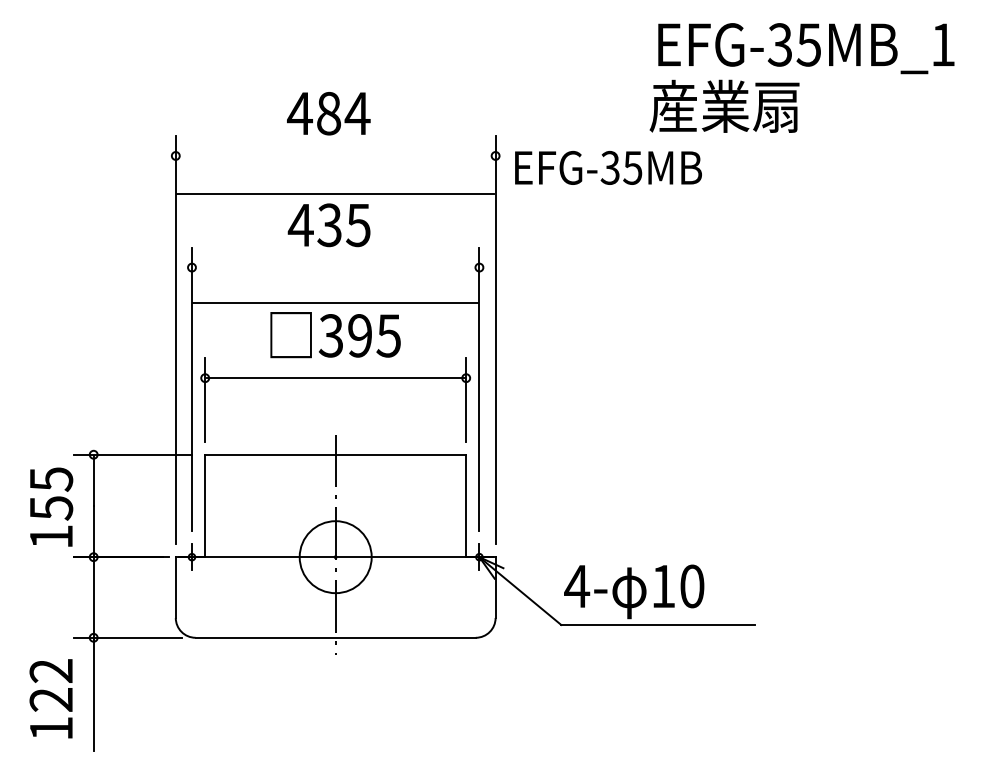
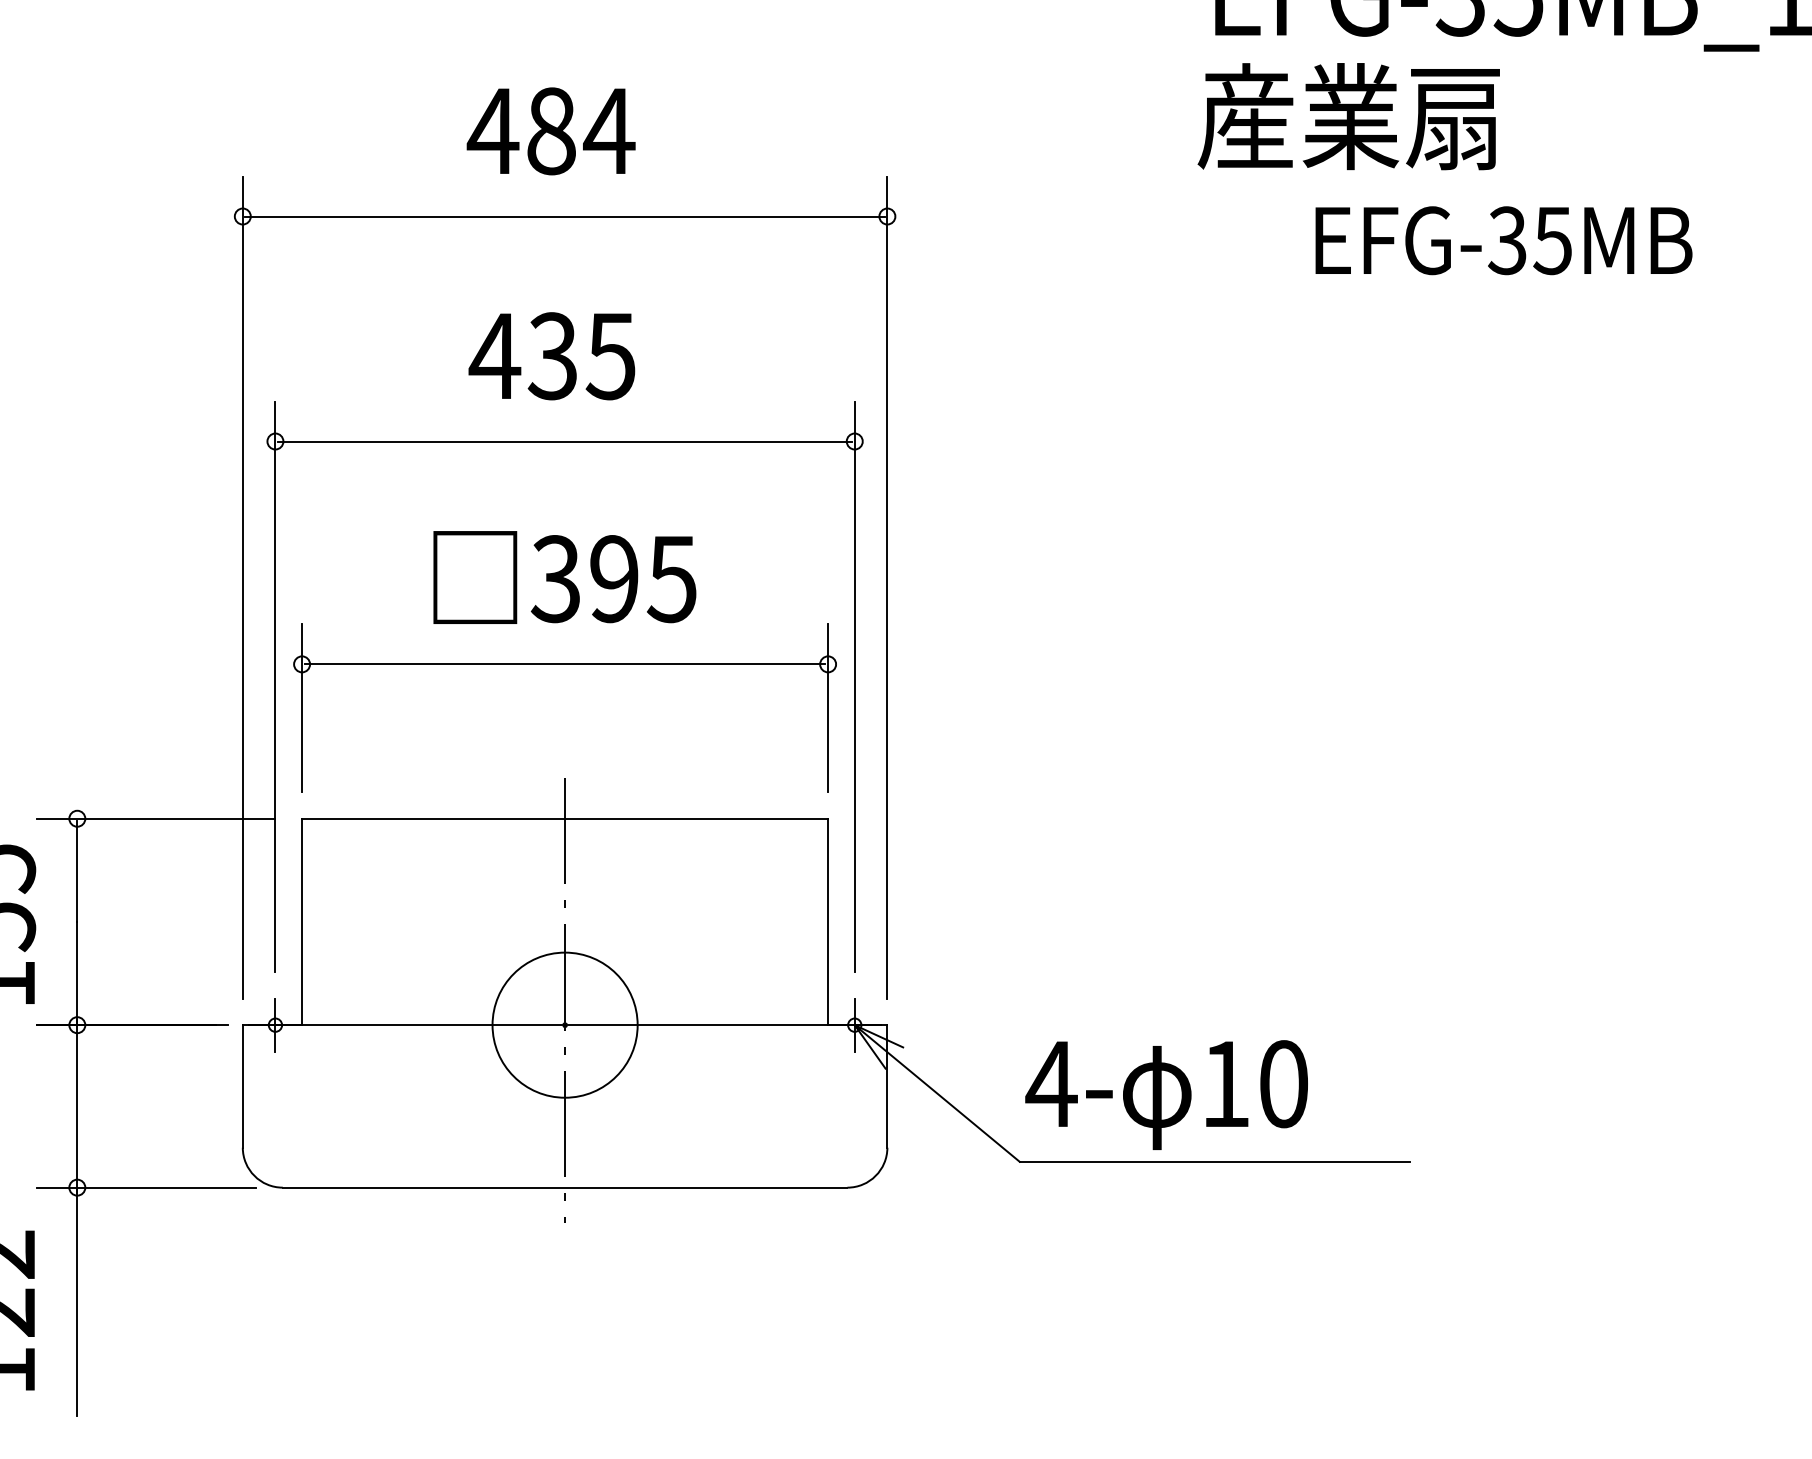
text: (608, 167) -> (1503, 239), moved
line: (335, 193) -> (564, 215), moved
line: (335, 302) -> (564, 441), moved

